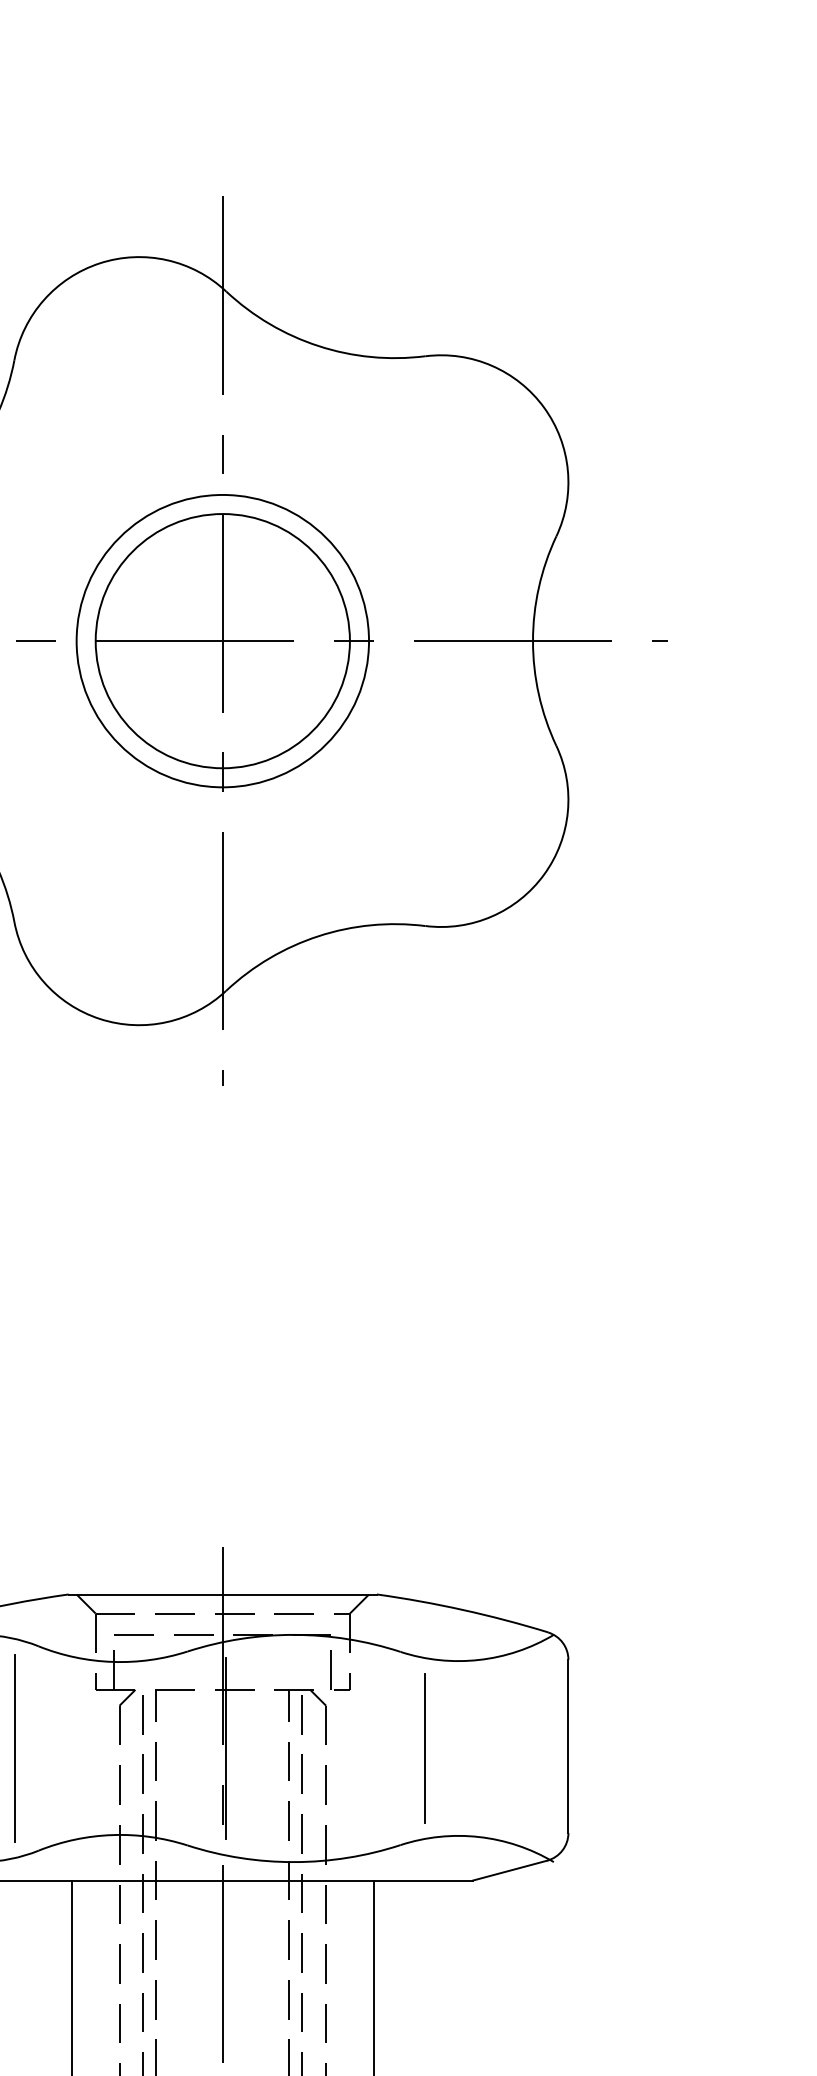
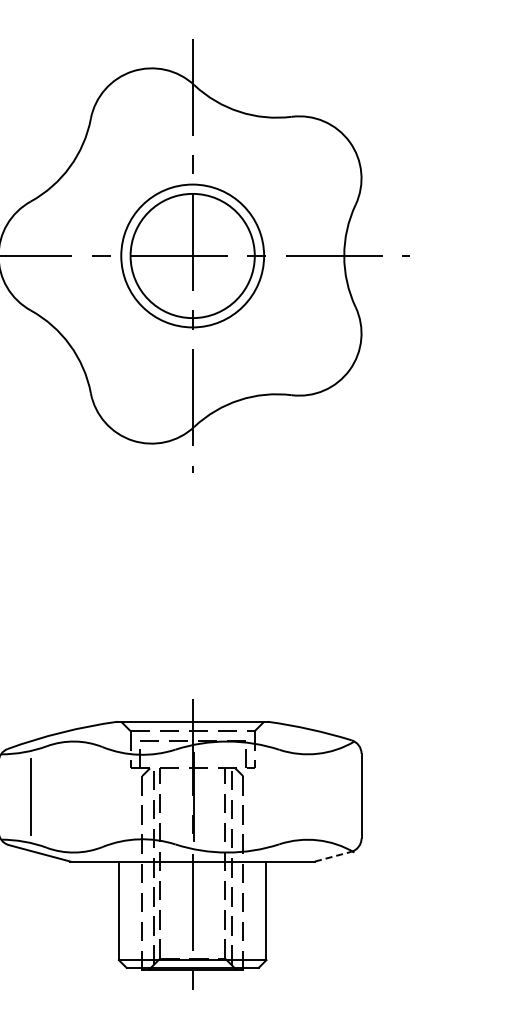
line: (13, 1747) -> (90, 796), removed
line: (425, 1747) -> (291, 796), removed
line: (510, 1870) -> (333, 856), solid -> dashed

